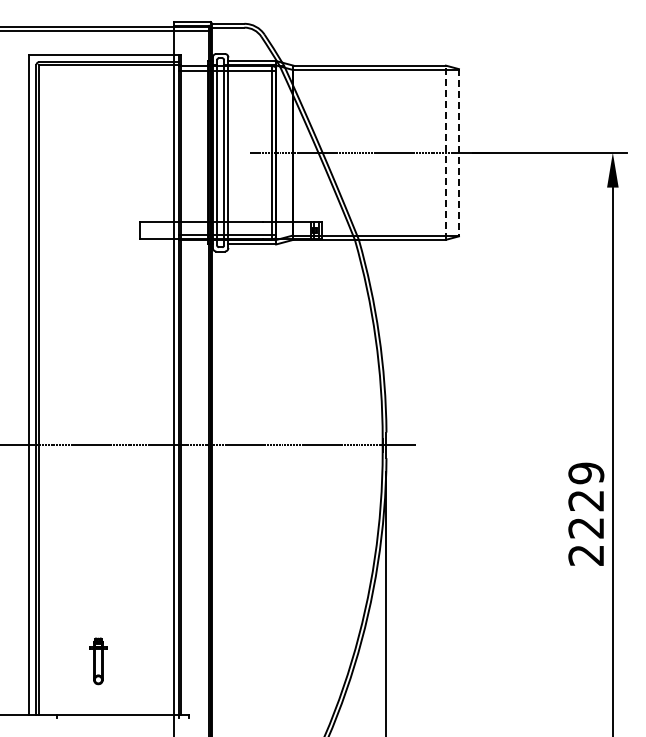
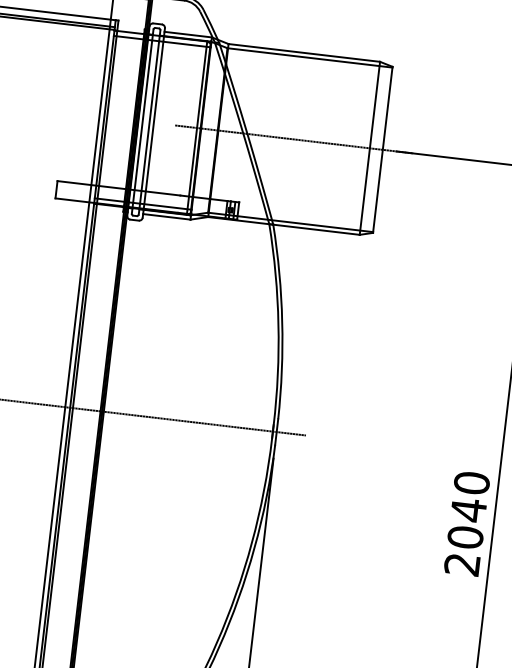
line: (445, 152) -> (369, 148), dashed -> solid
line: (458, 152) -> (382, 149), dashed -> solid
text: (586, 500) -> (468, 510), 2229 -> 2040

